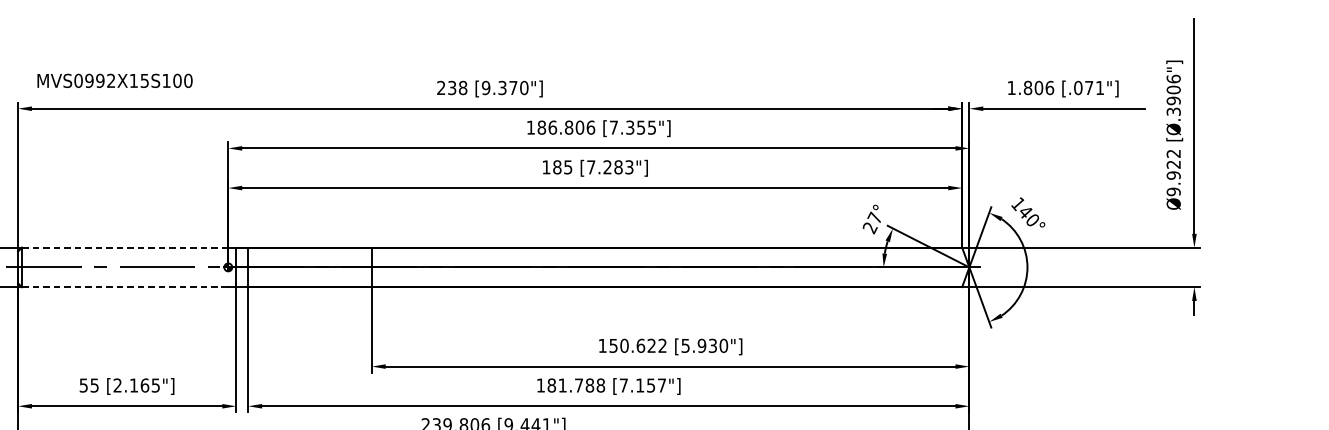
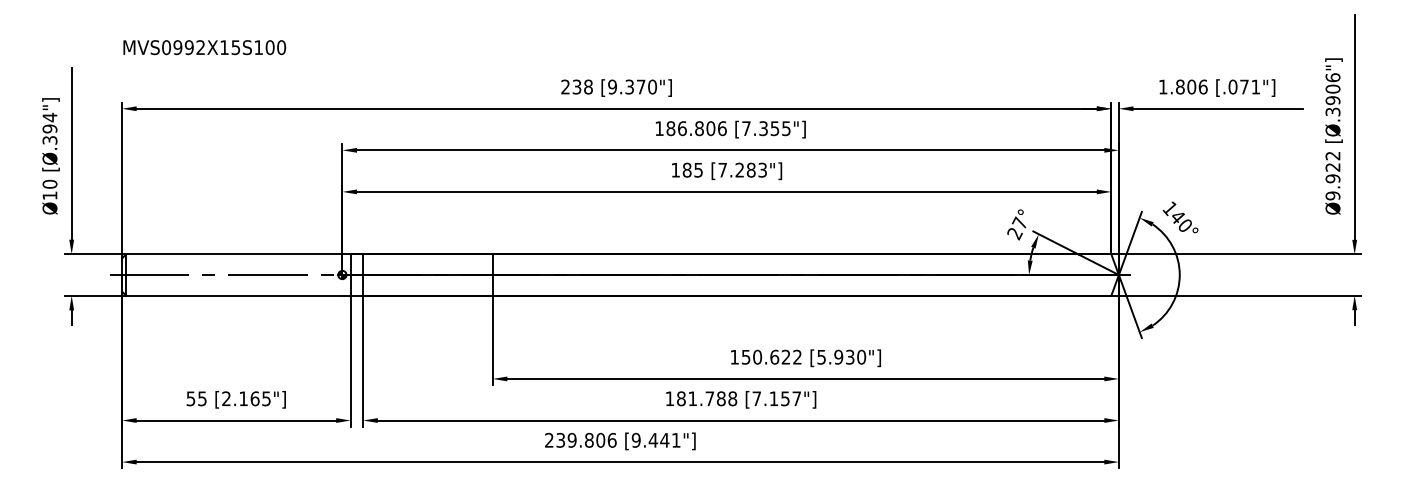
text: (114, 80) -> (204, 47), moved
line: (124, 247) -> (233, 254), dashed -> solid
line: (125, 286) -> (234, 295), dashed -> solid

